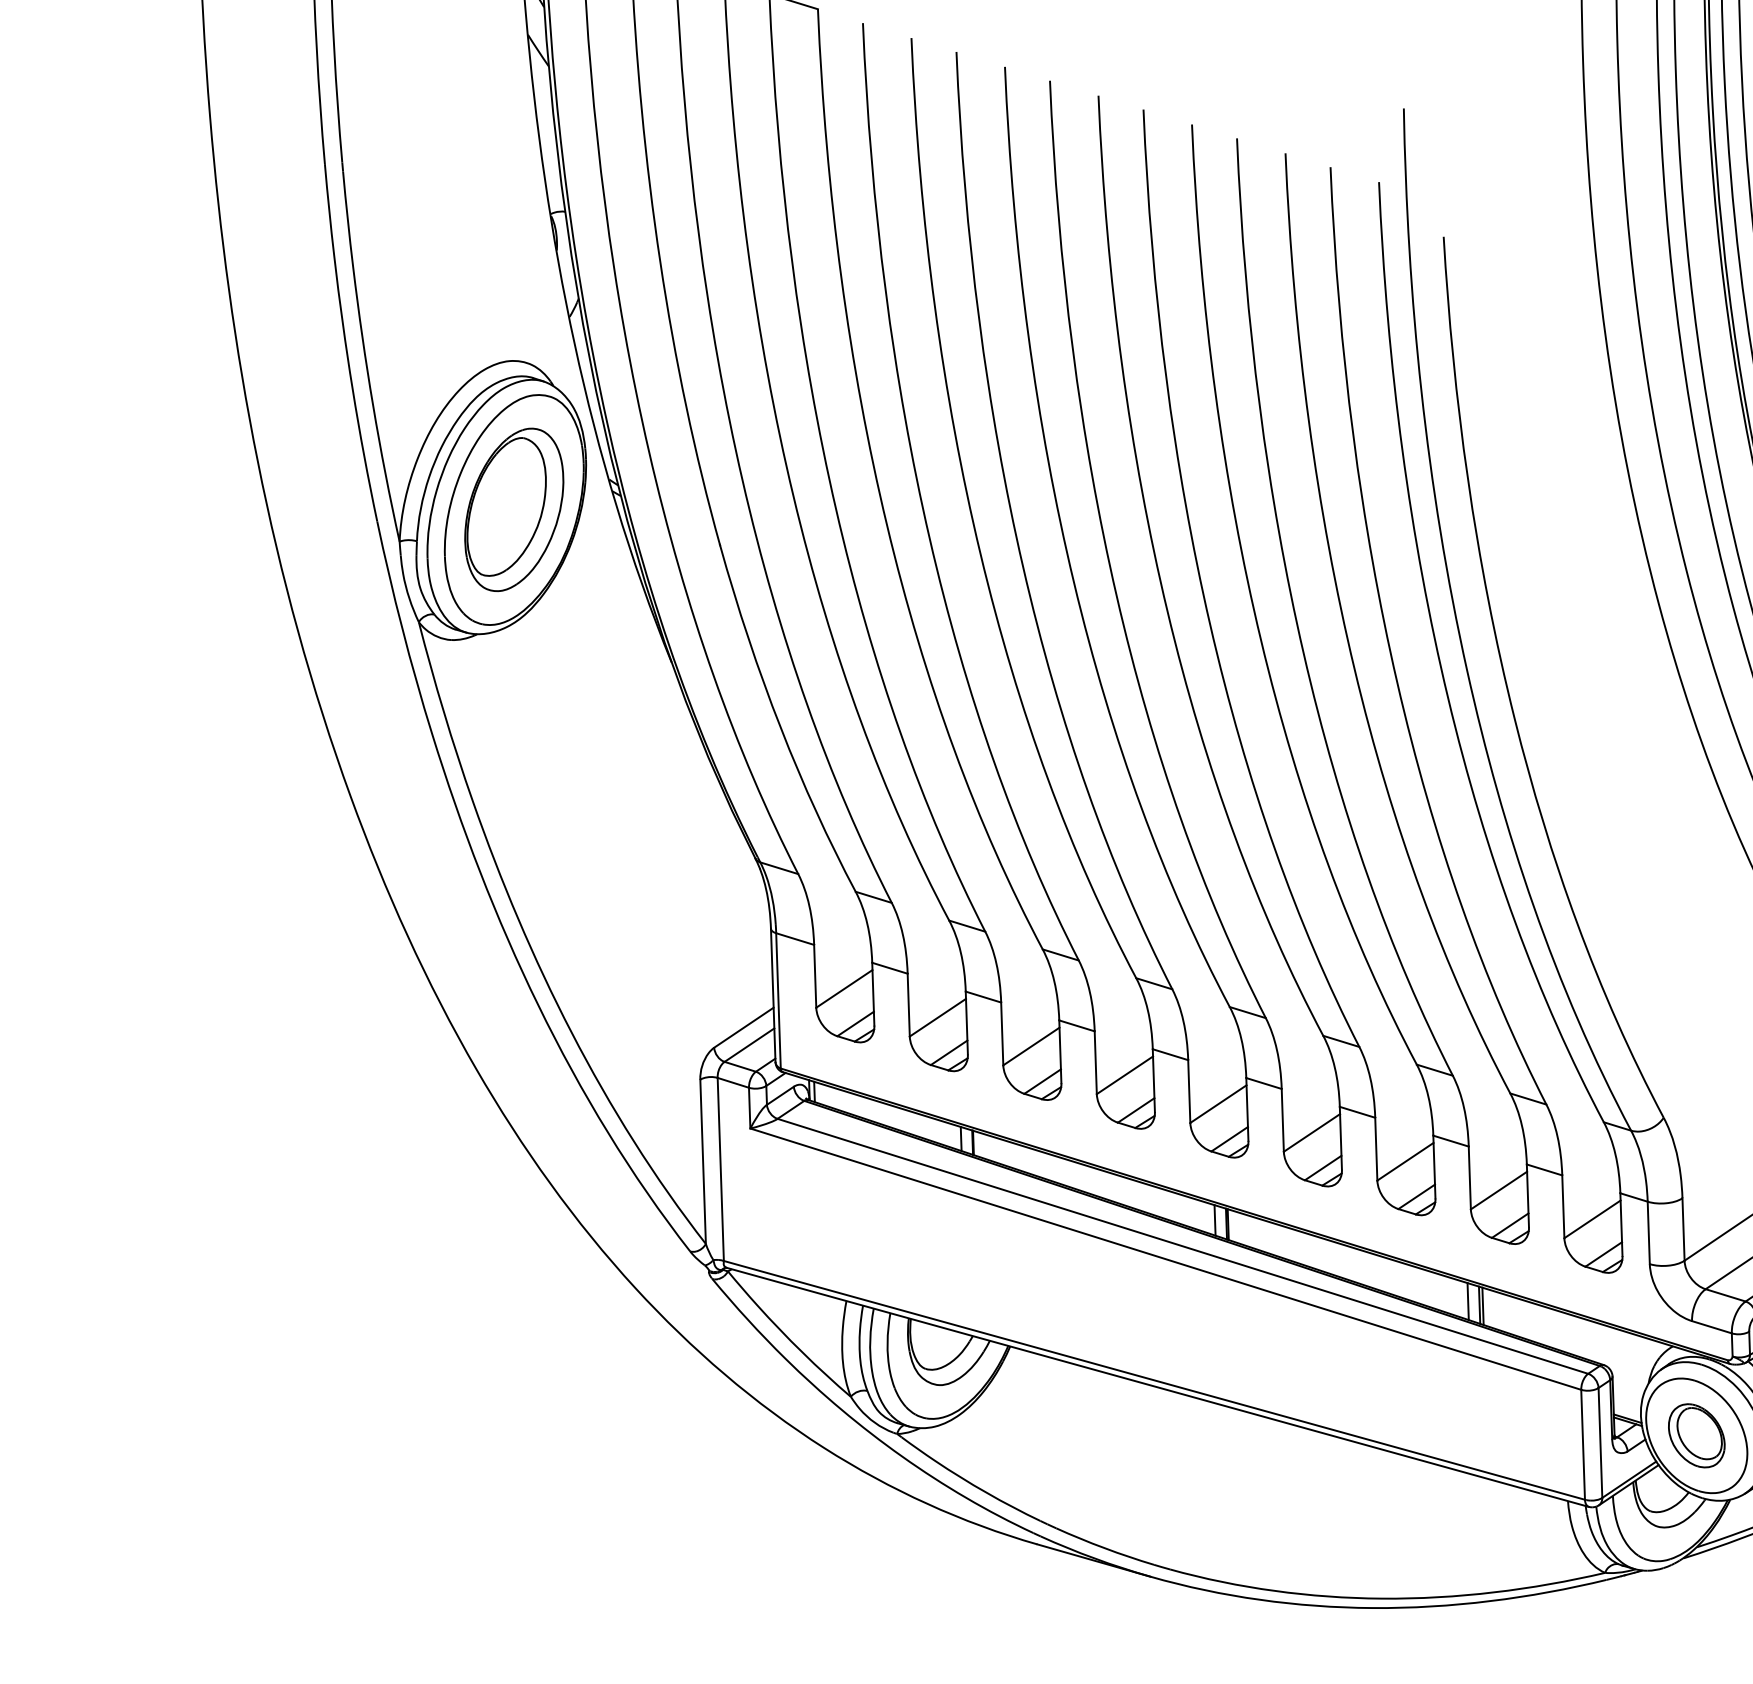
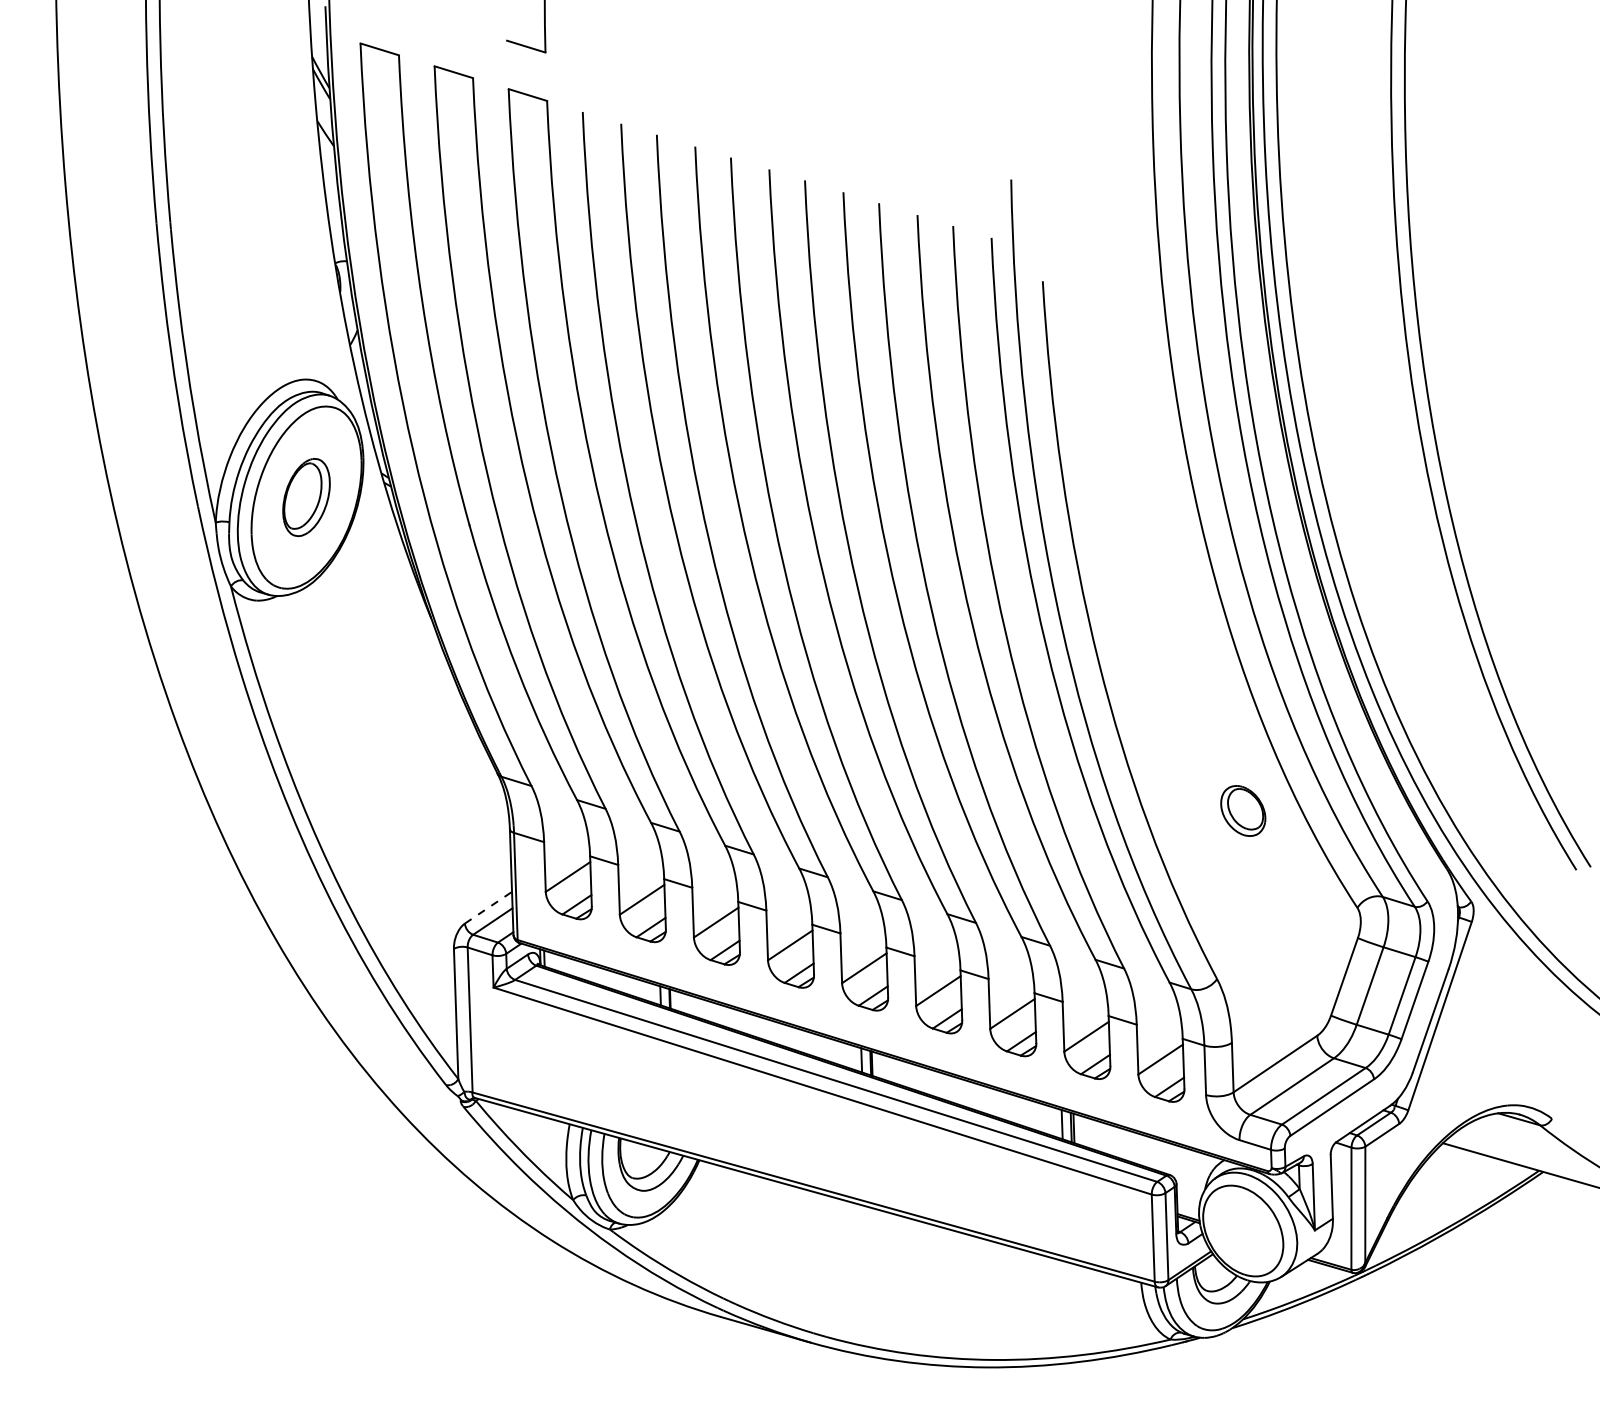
part: (514, 509) -> (306, 497), size x0.6
line: (743, 1027) -> (488, 907), solid -> dashed
part: (1697, 1435) -> (1243, 810), moved

